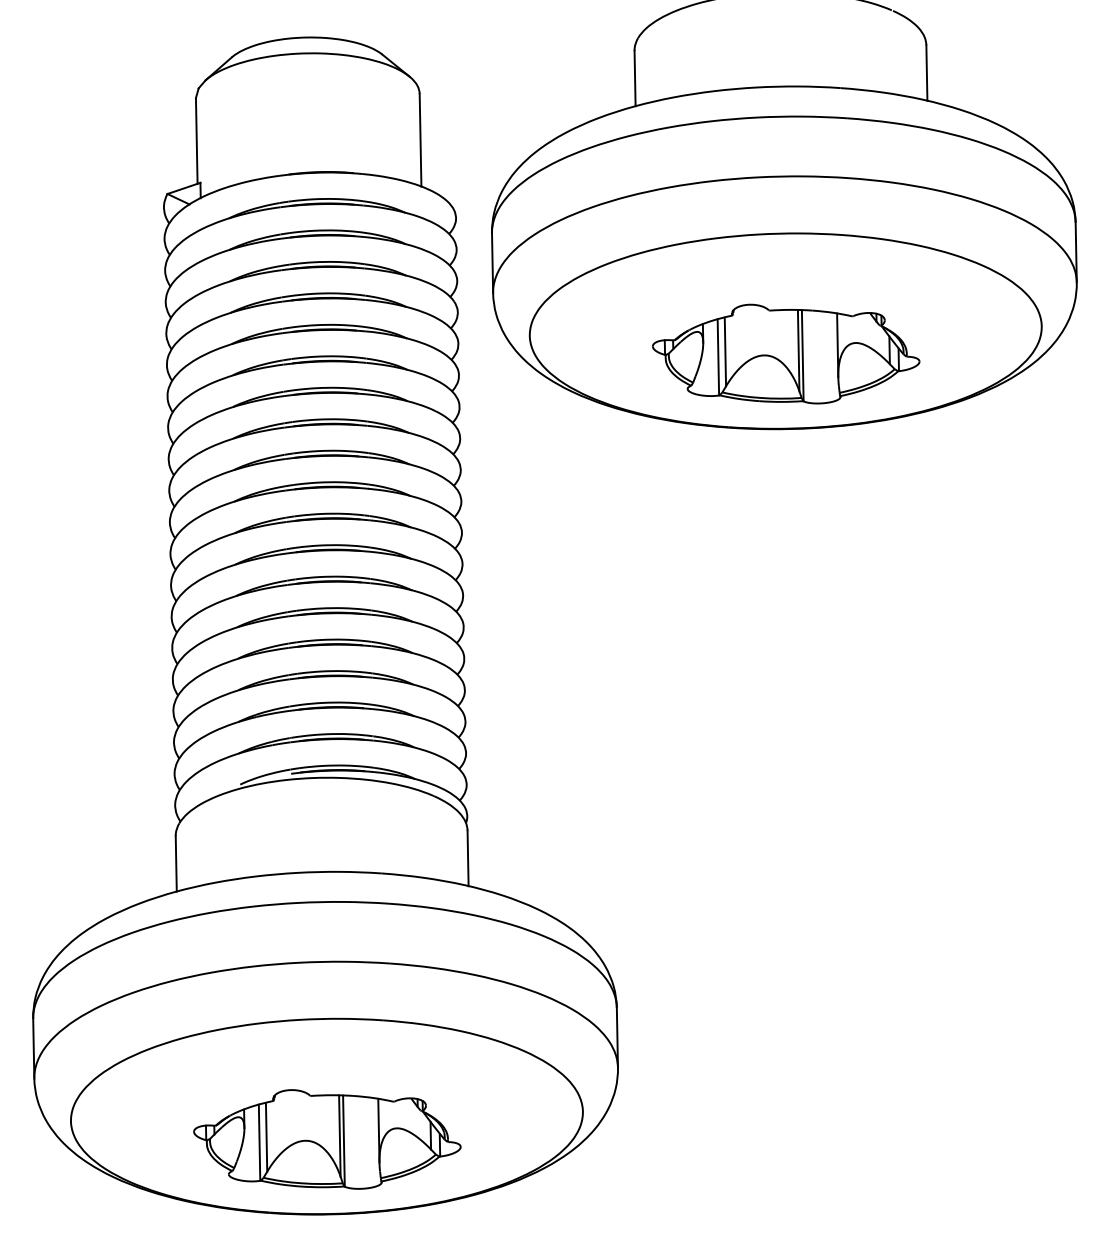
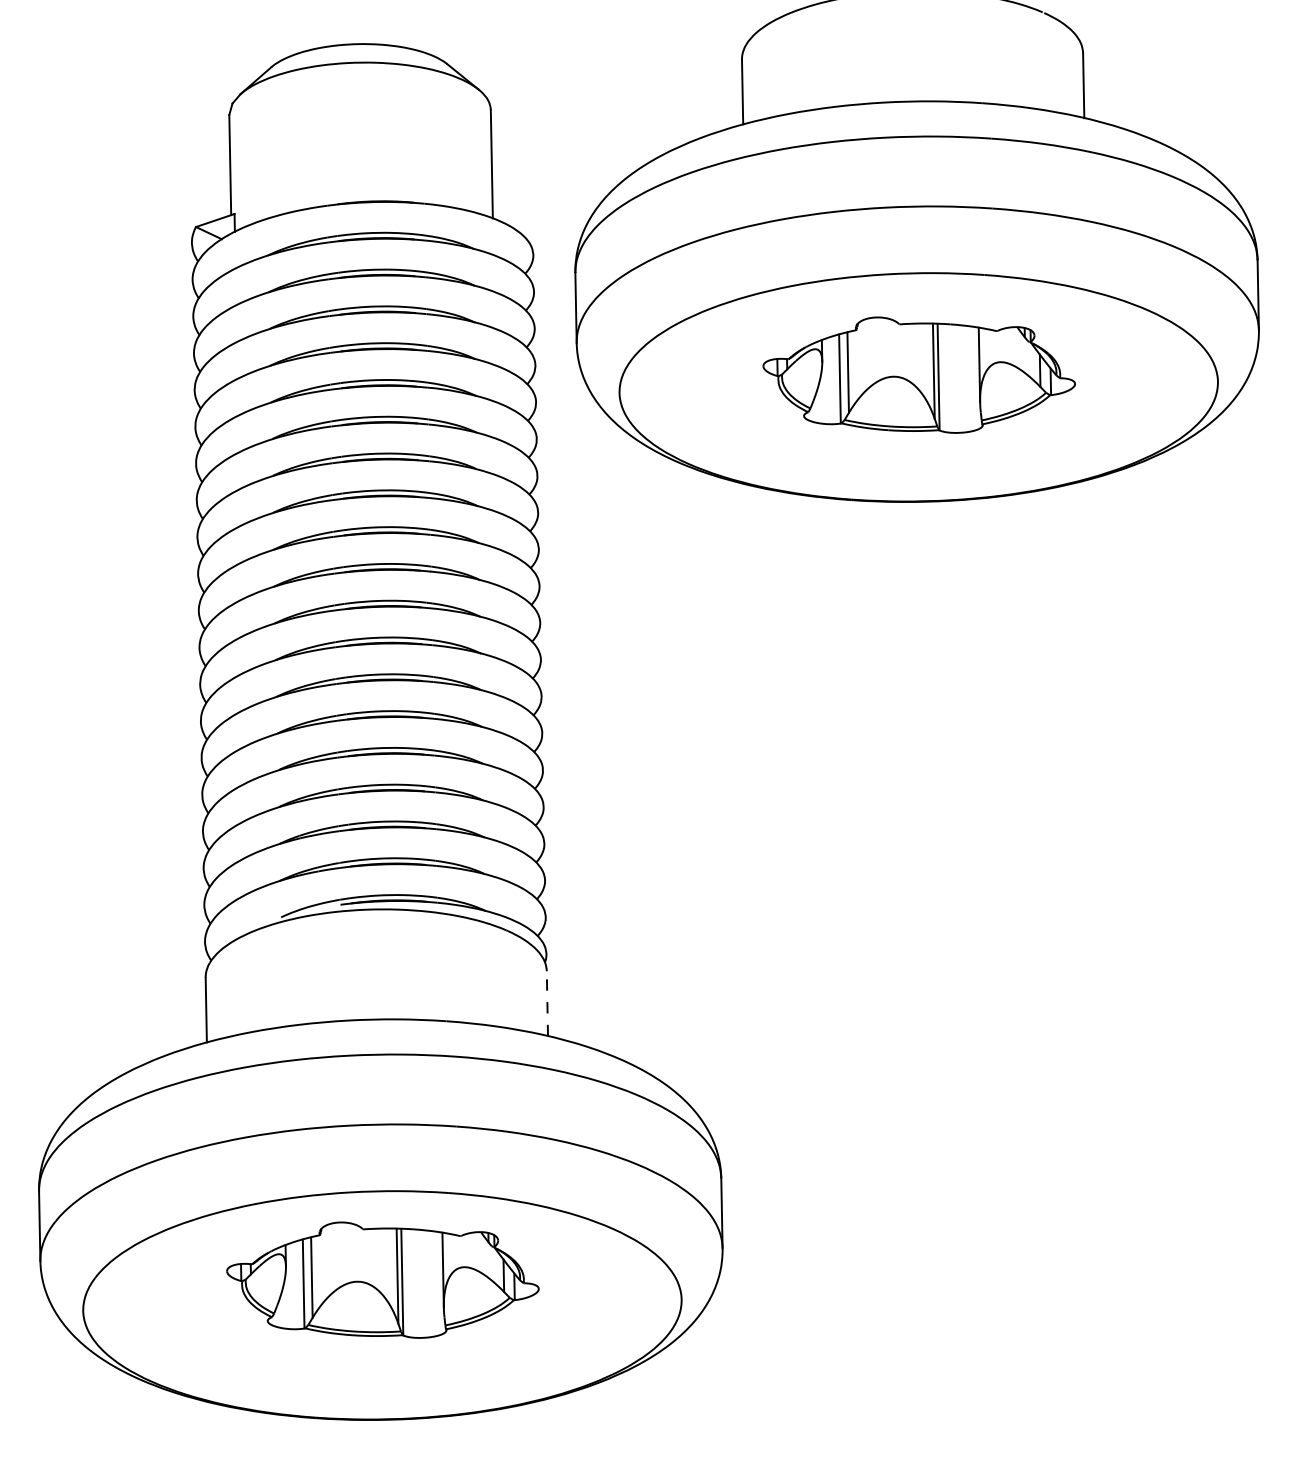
part: (785, 353) -> (918, 374), moved
line: (468, 858) -> (547, 1003), solid -> dashed
part: (327, 1138) -> (382, 1279), moved

